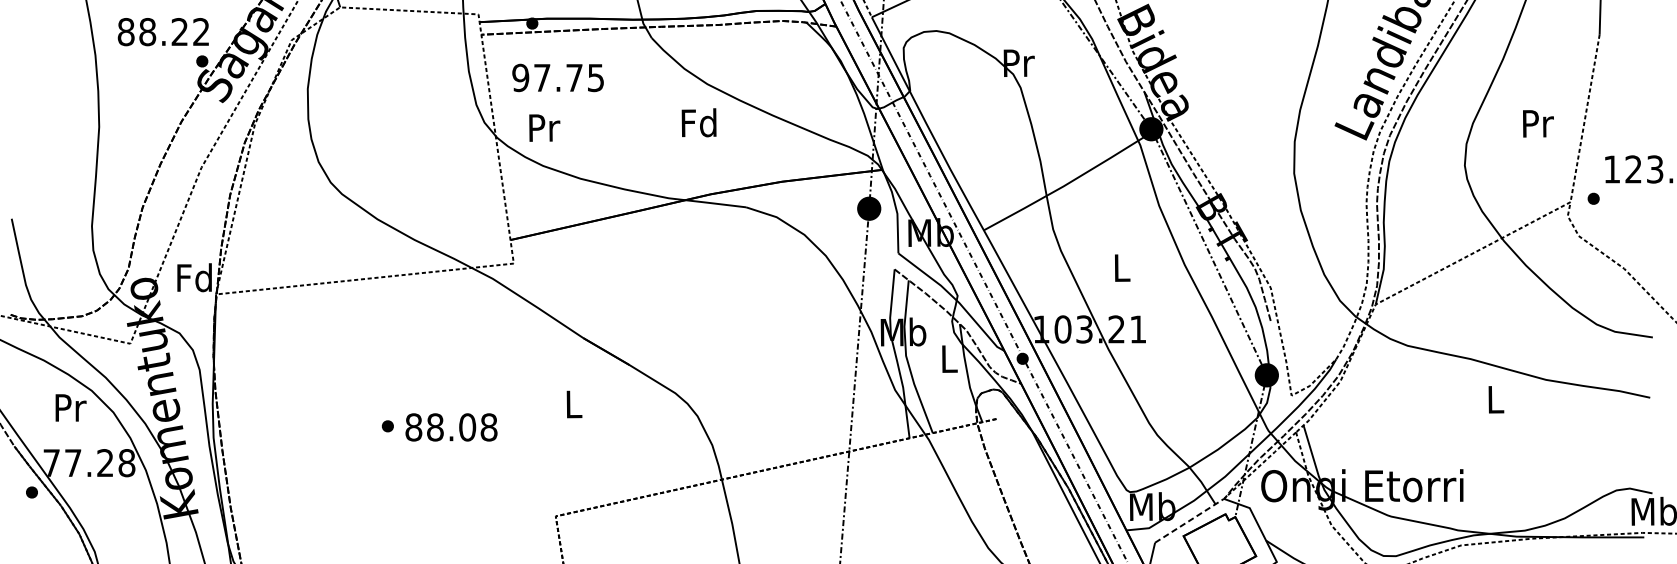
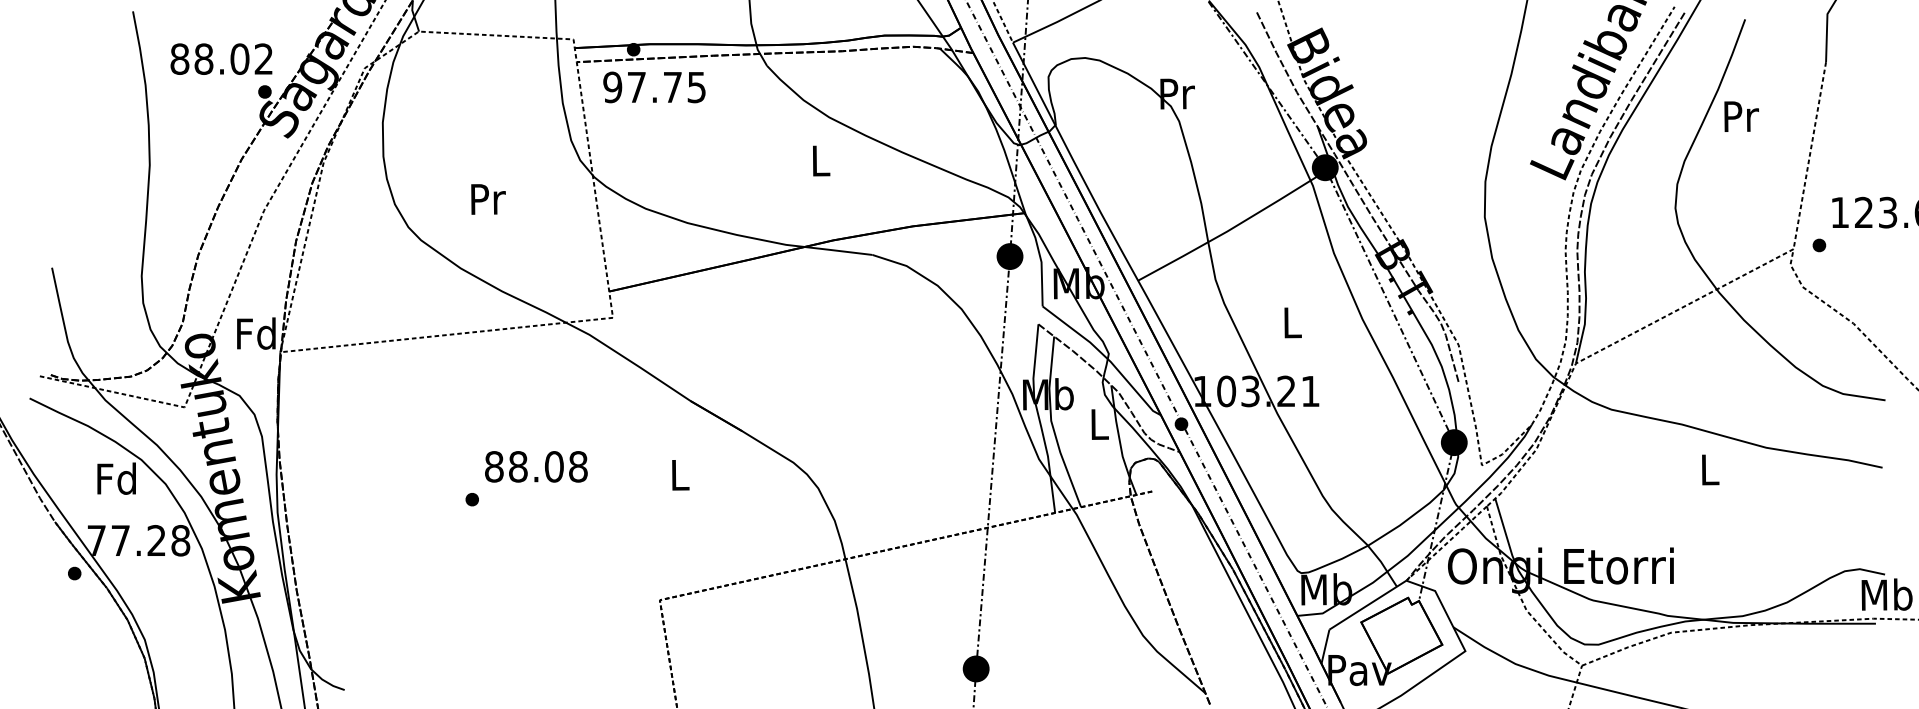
text: (179, 31) -> (239, 58), 88.22 -> 88.02
text: (558, 78) -> (654, 87), moved
text: (698, 122) -> (819, 160), Fd -> L
text: (1538, 123) -> (1741, 116), moved
text: (544, 128) -> (488, 199), moved
text: (69, 407) -> (116, 478), Pr -> Fd
text: (451, 427) -> (536, 466), moved
line: (1189, 521) -> (1367, 605), dashed -> solid

